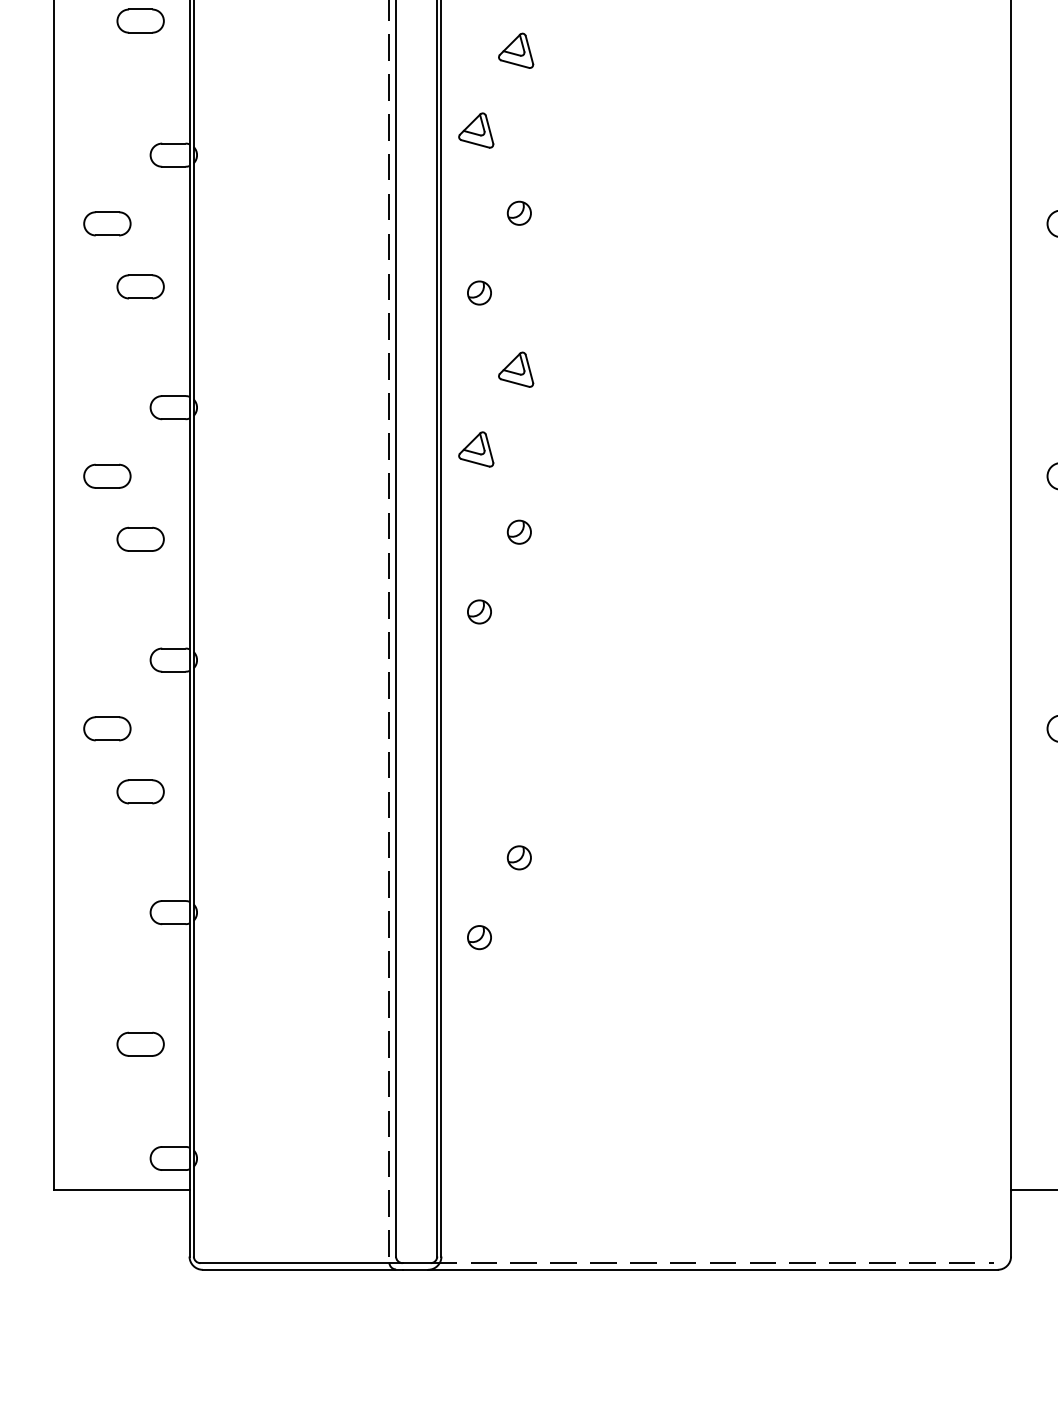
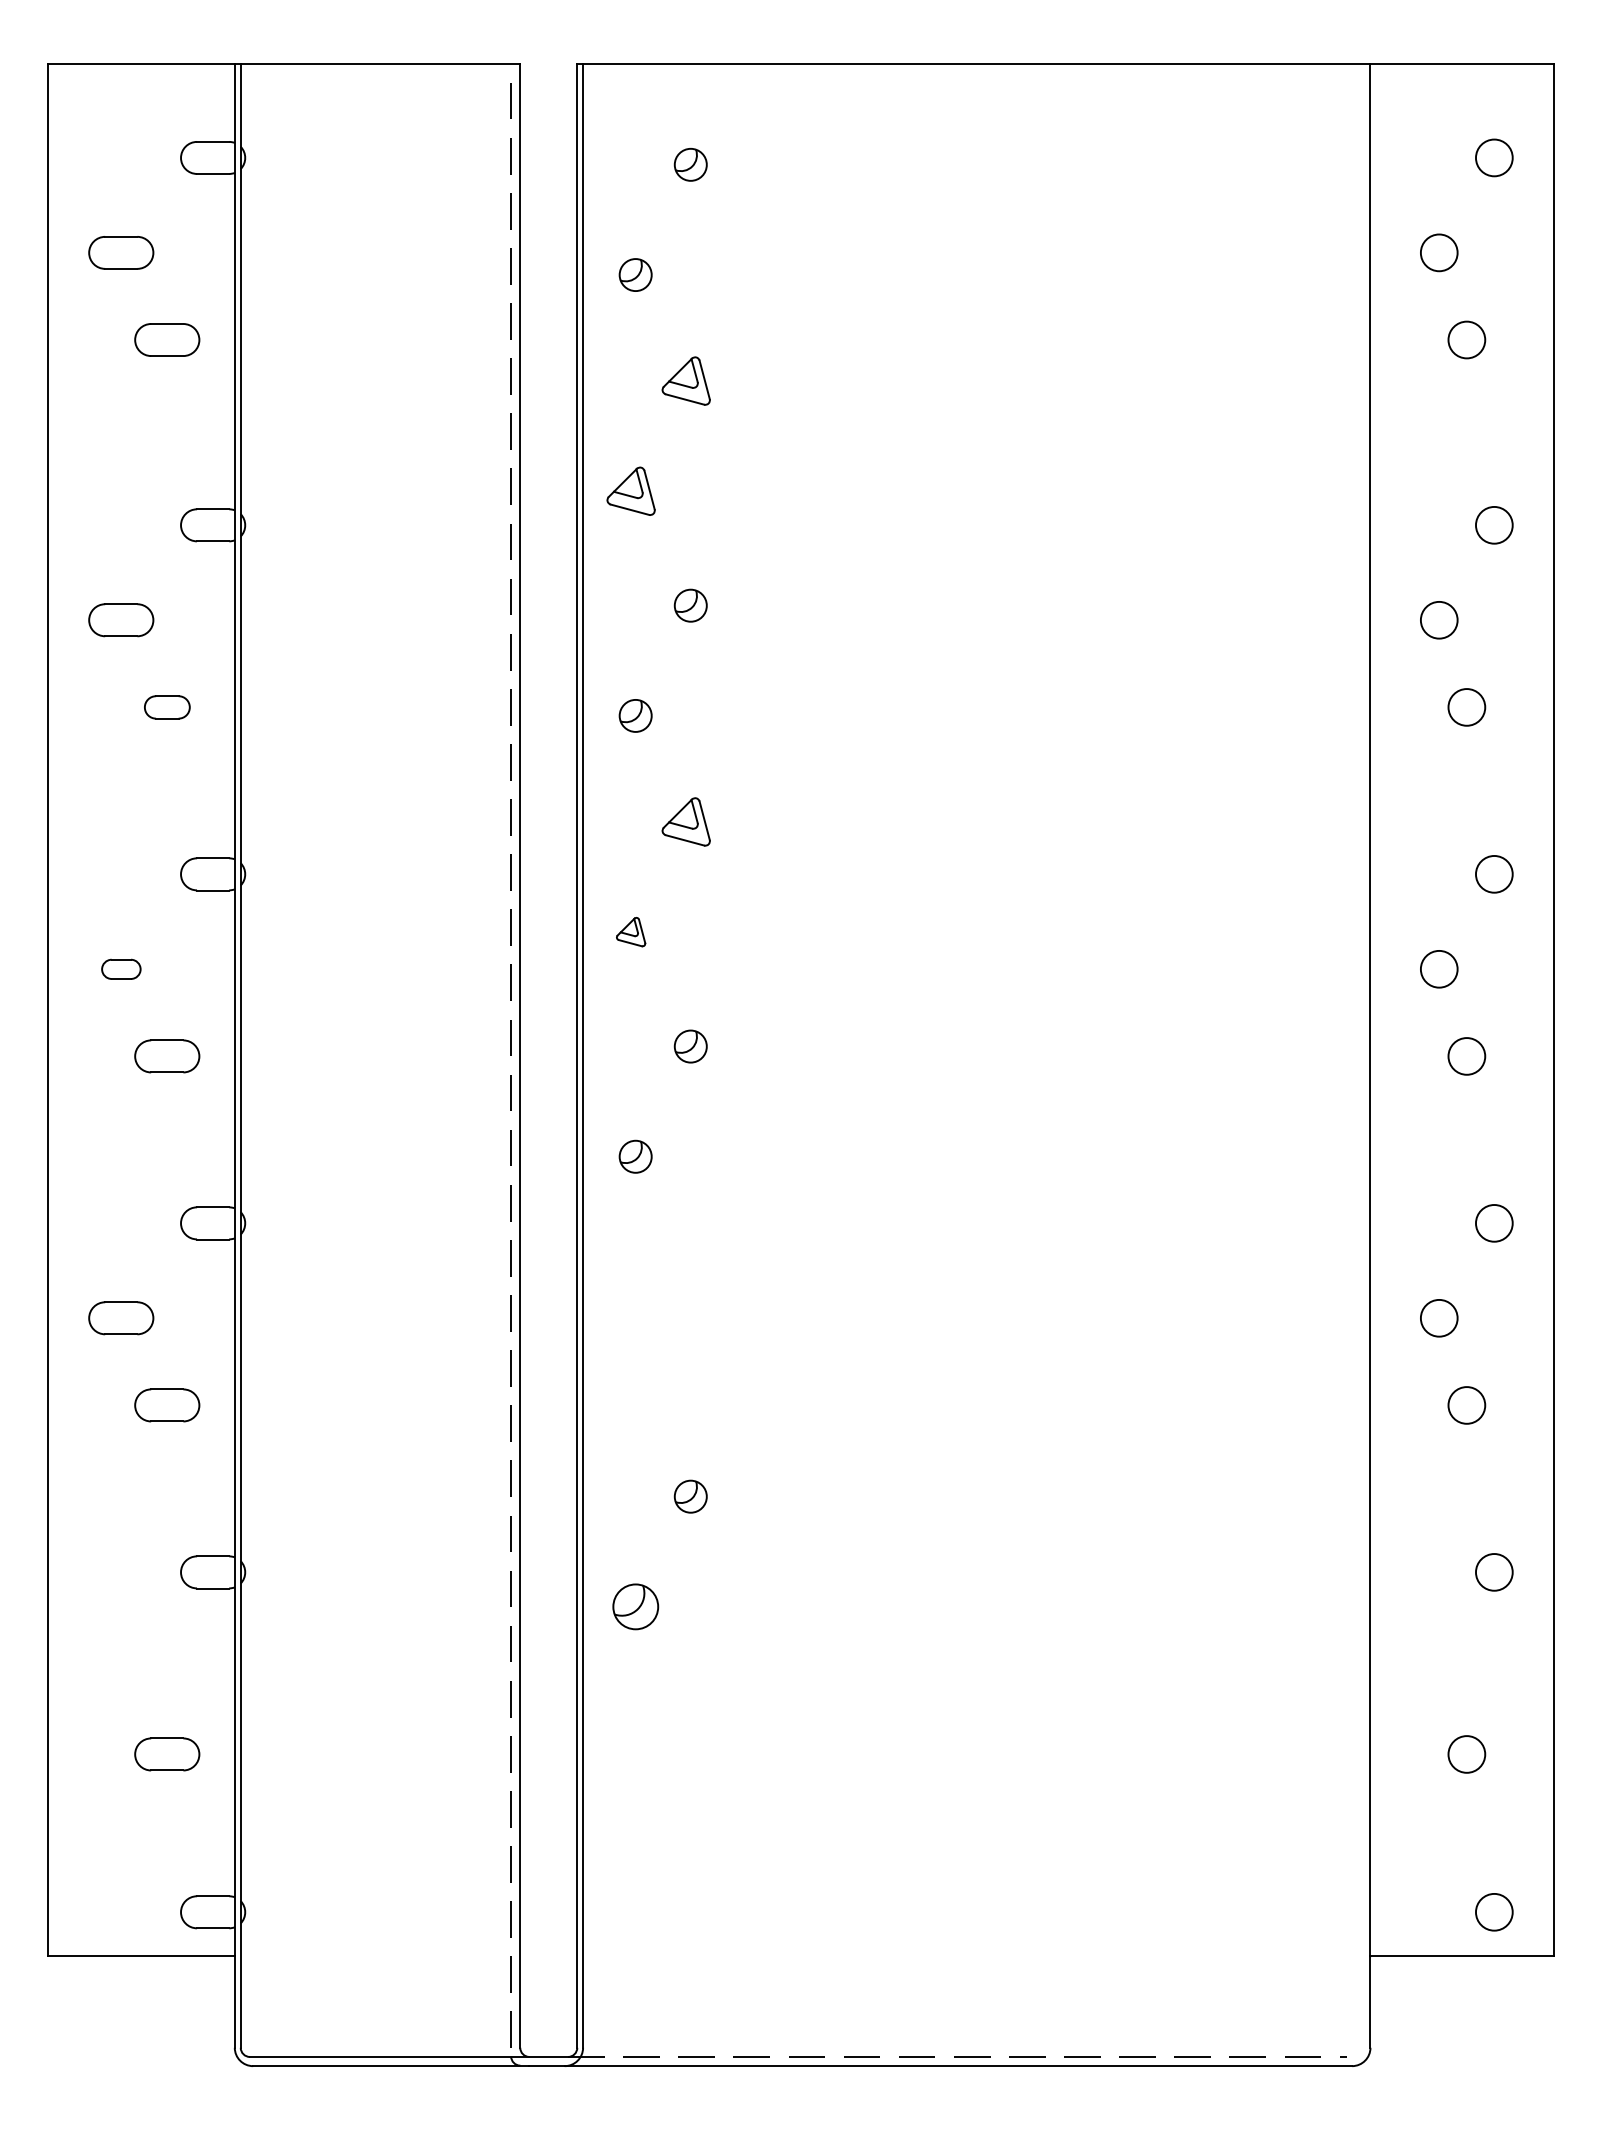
part: (140, 286) -> (167, 707), size x0.7
part: (475, 449) -> (630, 931), size x0.6
part: (107, 476) -> (121, 969), size x0.6
part: (479, 937) -> (635, 1606), size x1.4

